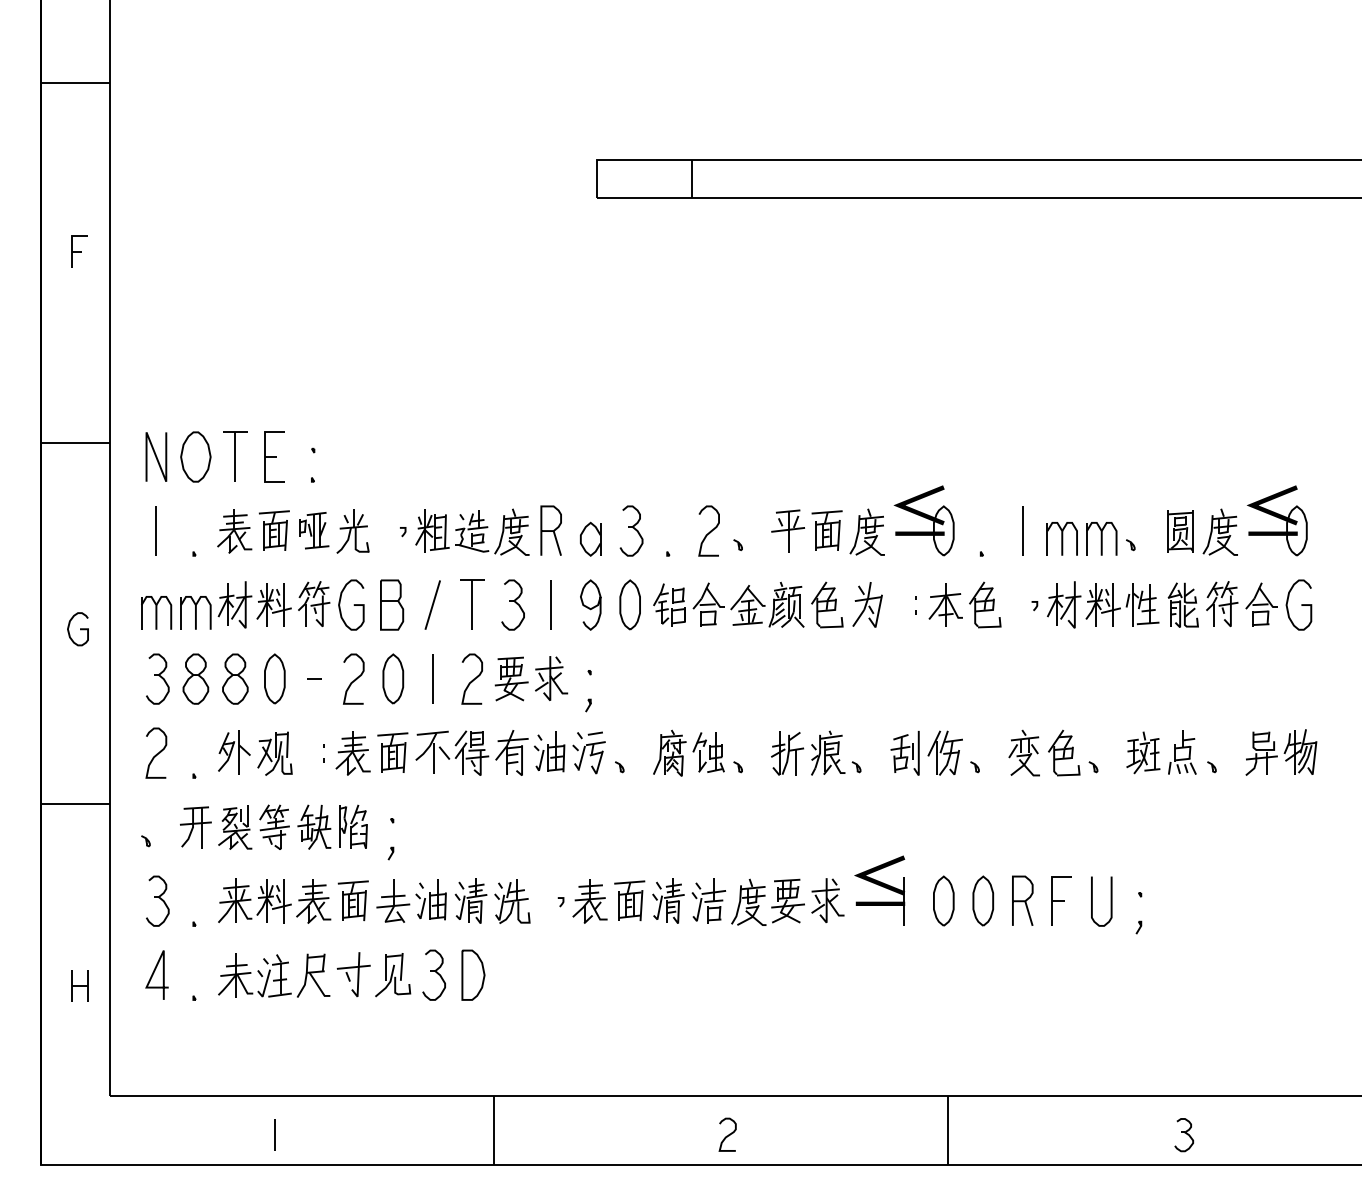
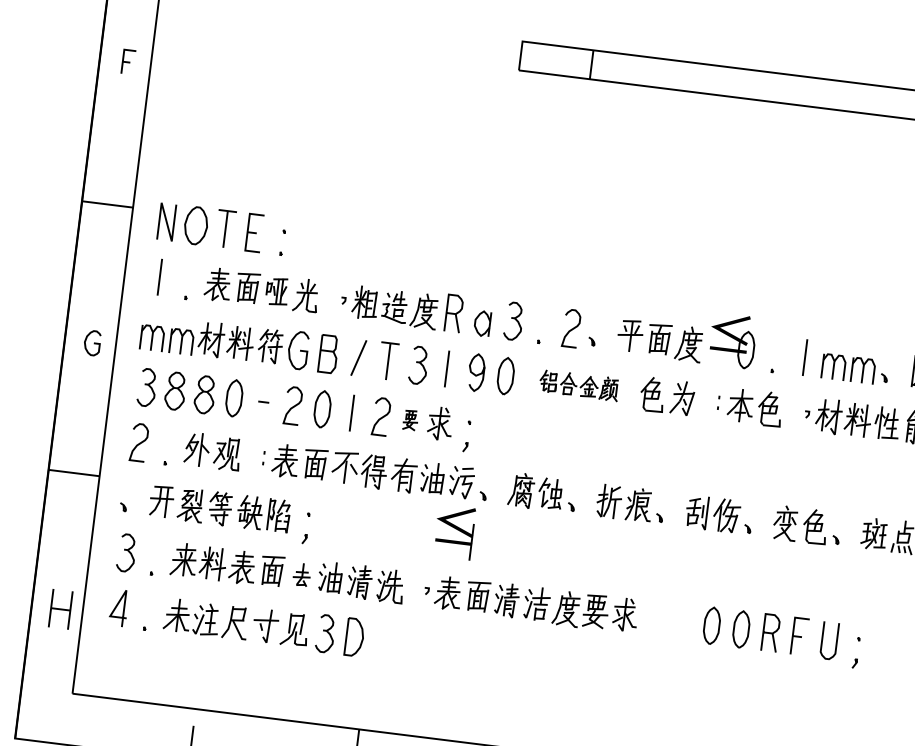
part: (728, 604) -> (579, 385), size x0.7
part: (511, 678) -> (410, 419), size x0.6
part: (879, 890) -> (454, 532), moved
part: (393, 900) -> (302, 574), size x0.7
part: (79, 985) -> (60, 608), size x1.6

